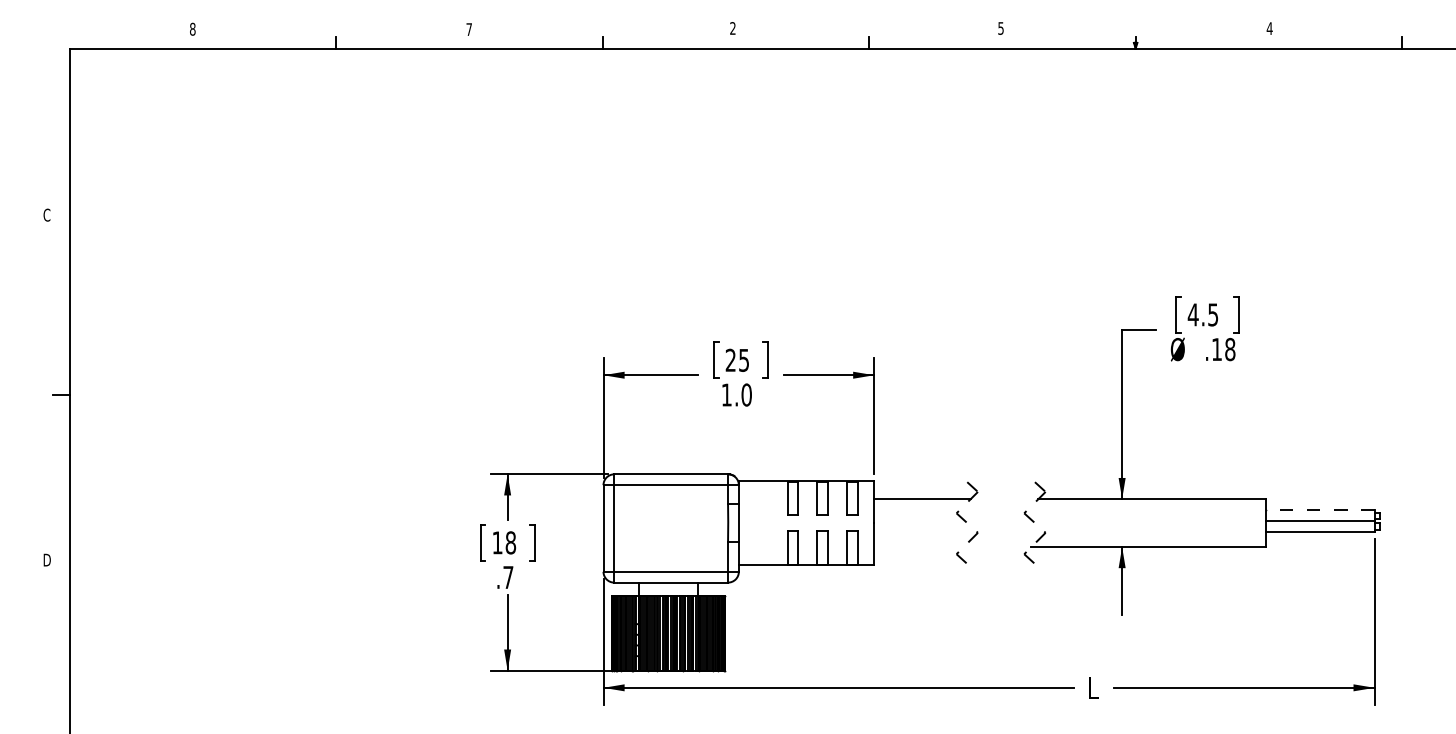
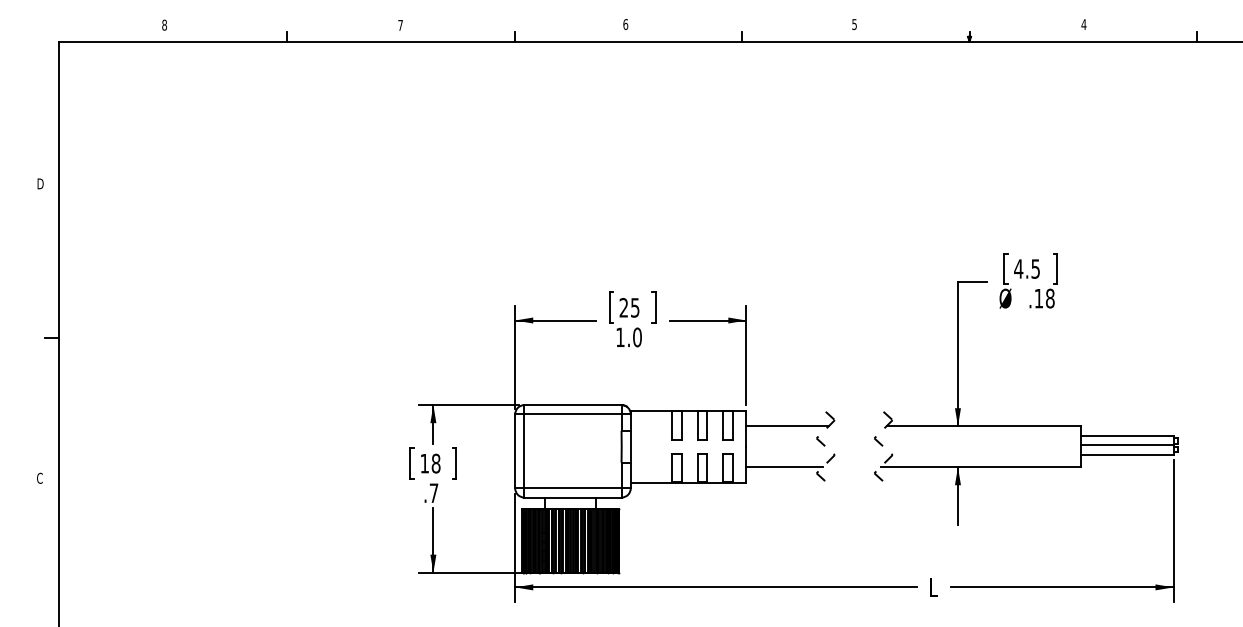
text: (732, 28) -> (625, 24), 2 -> 6
text: (47, 214) -> (40, 183), C -> D
line: (1319, 509) -> (1126, 435), dashed -> solid
line: (918, 547) -> (784, 467), added
text: (47, 559) -> (40, 477), D -> C

